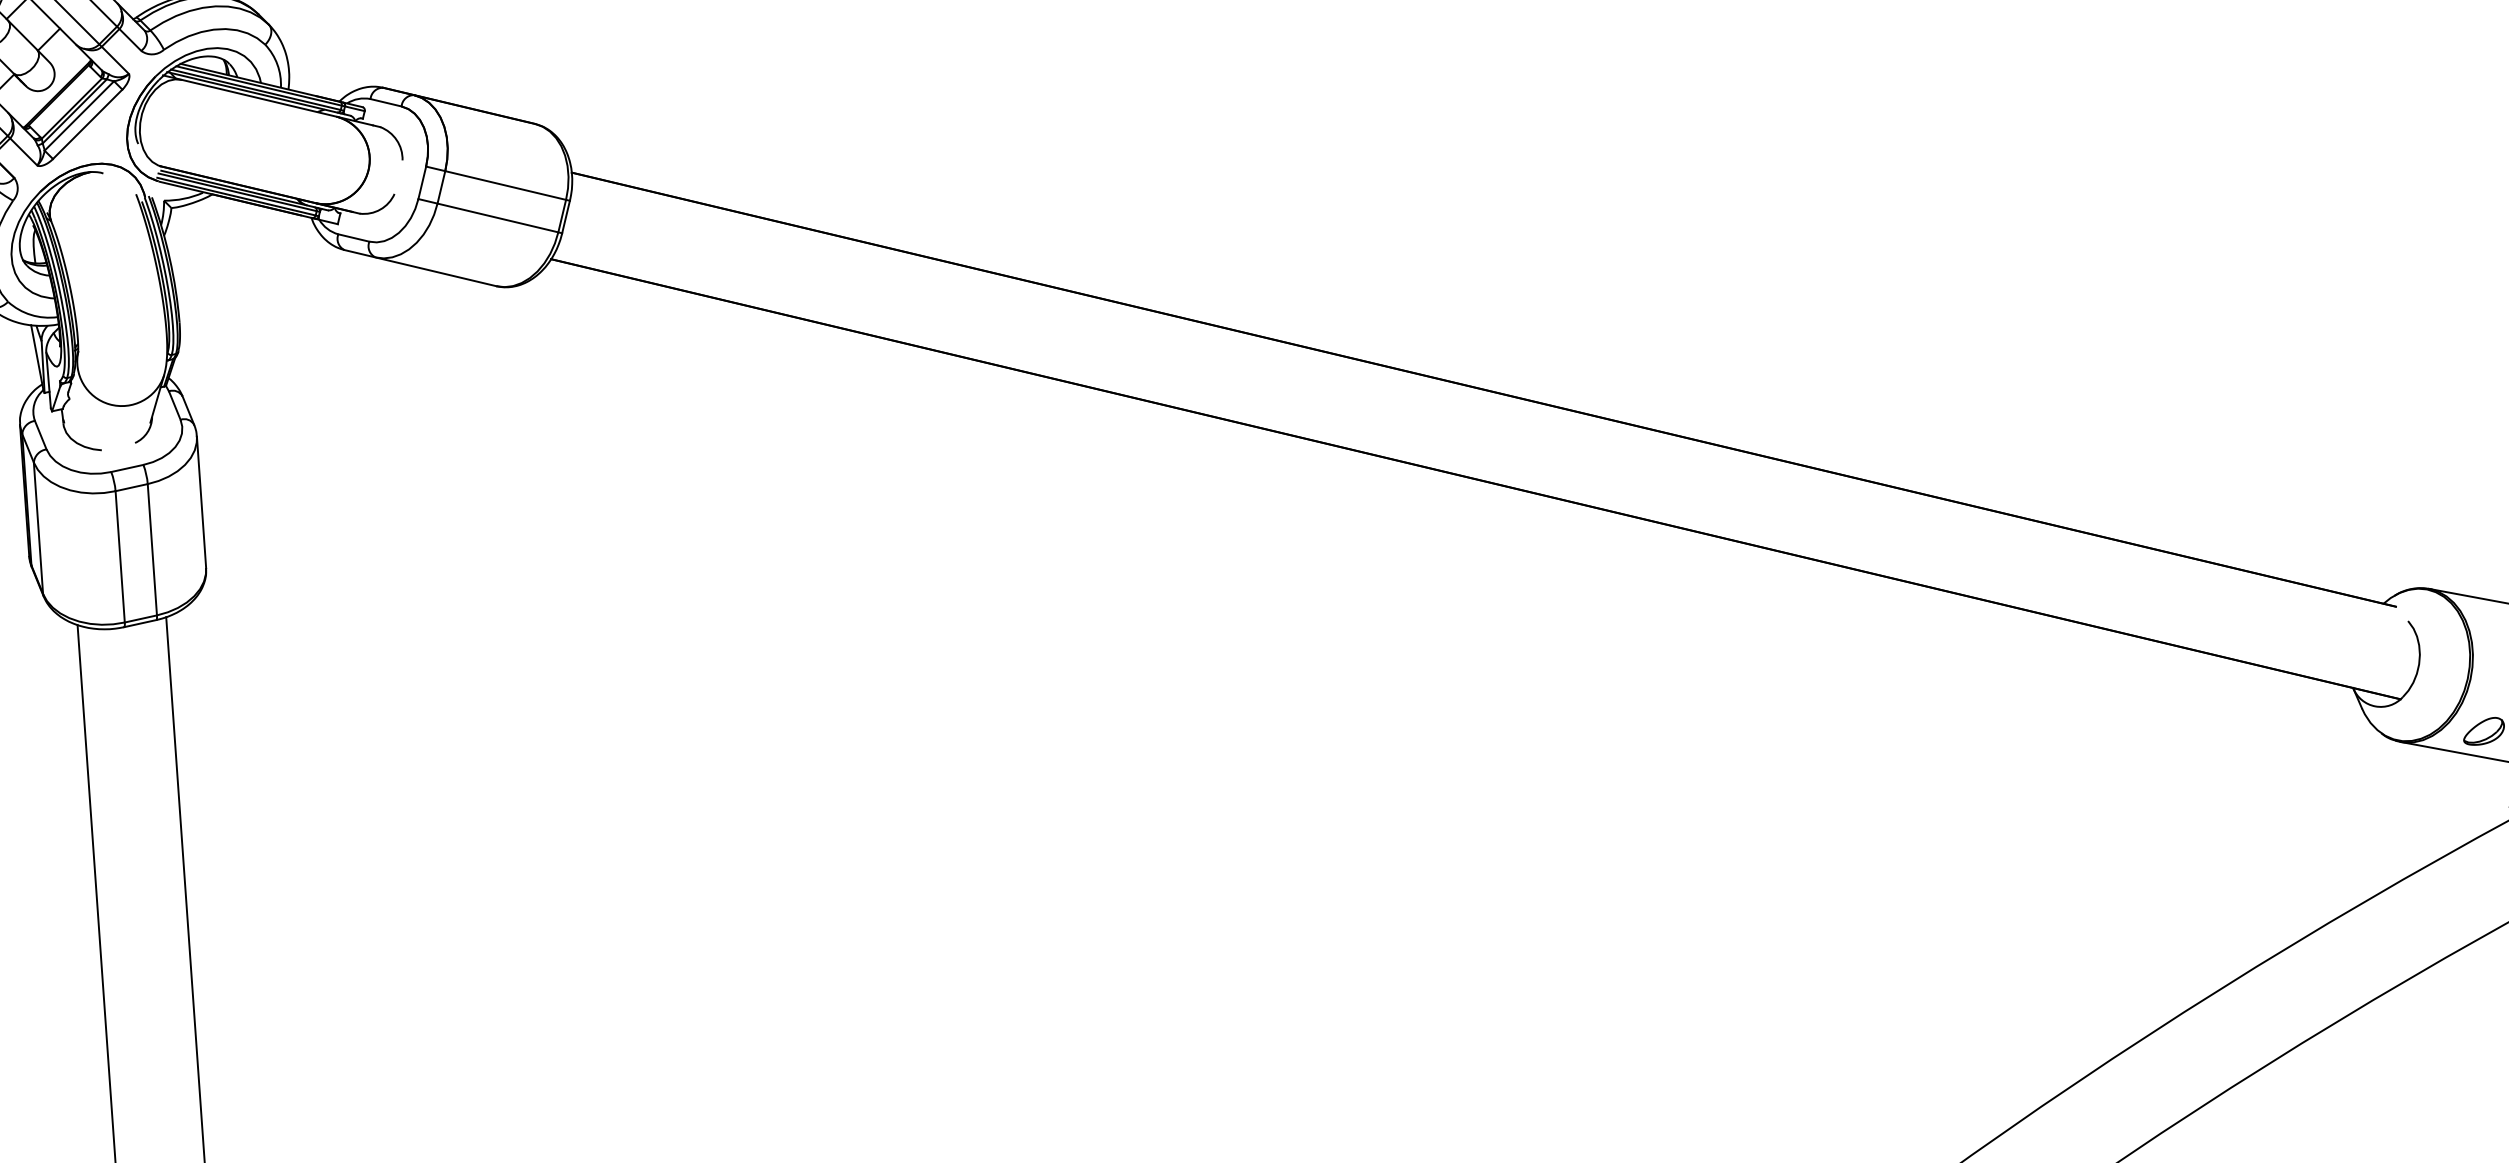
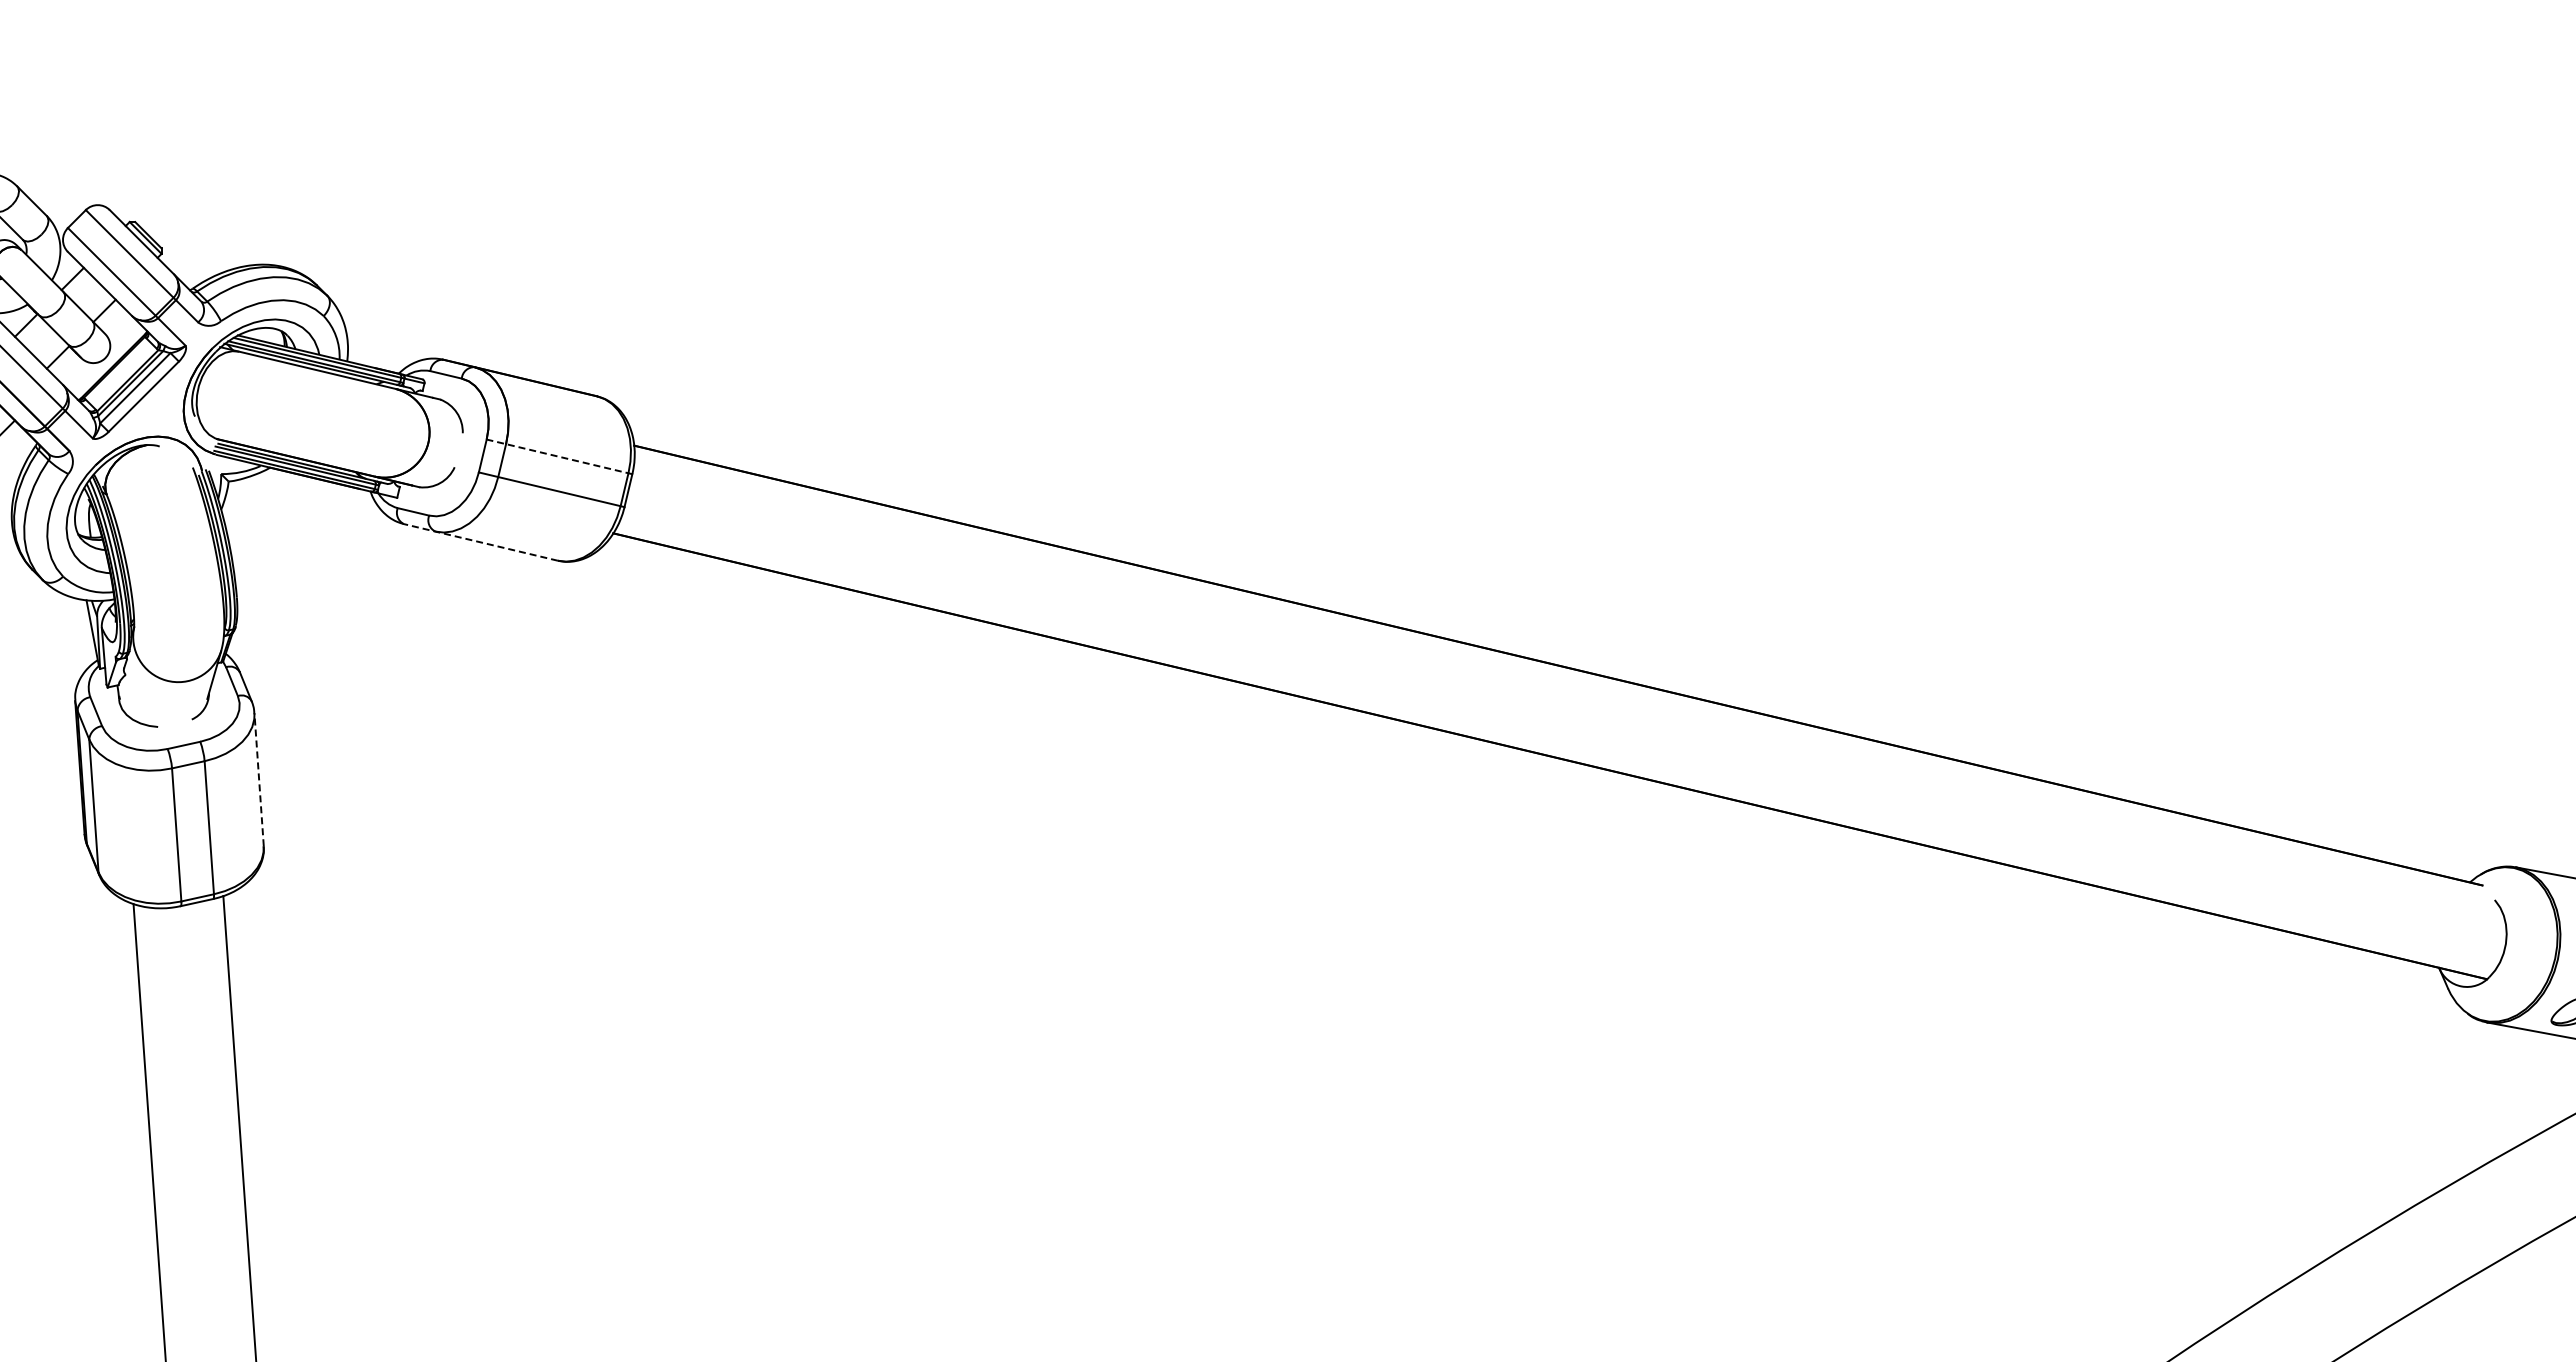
line: (498, 183) -> (559, 456), solid -> dashed
line: (420, 268) -> (480, 542), solid -> dashed
line: (201, 502) -> (259, 779), solid -> dashed

